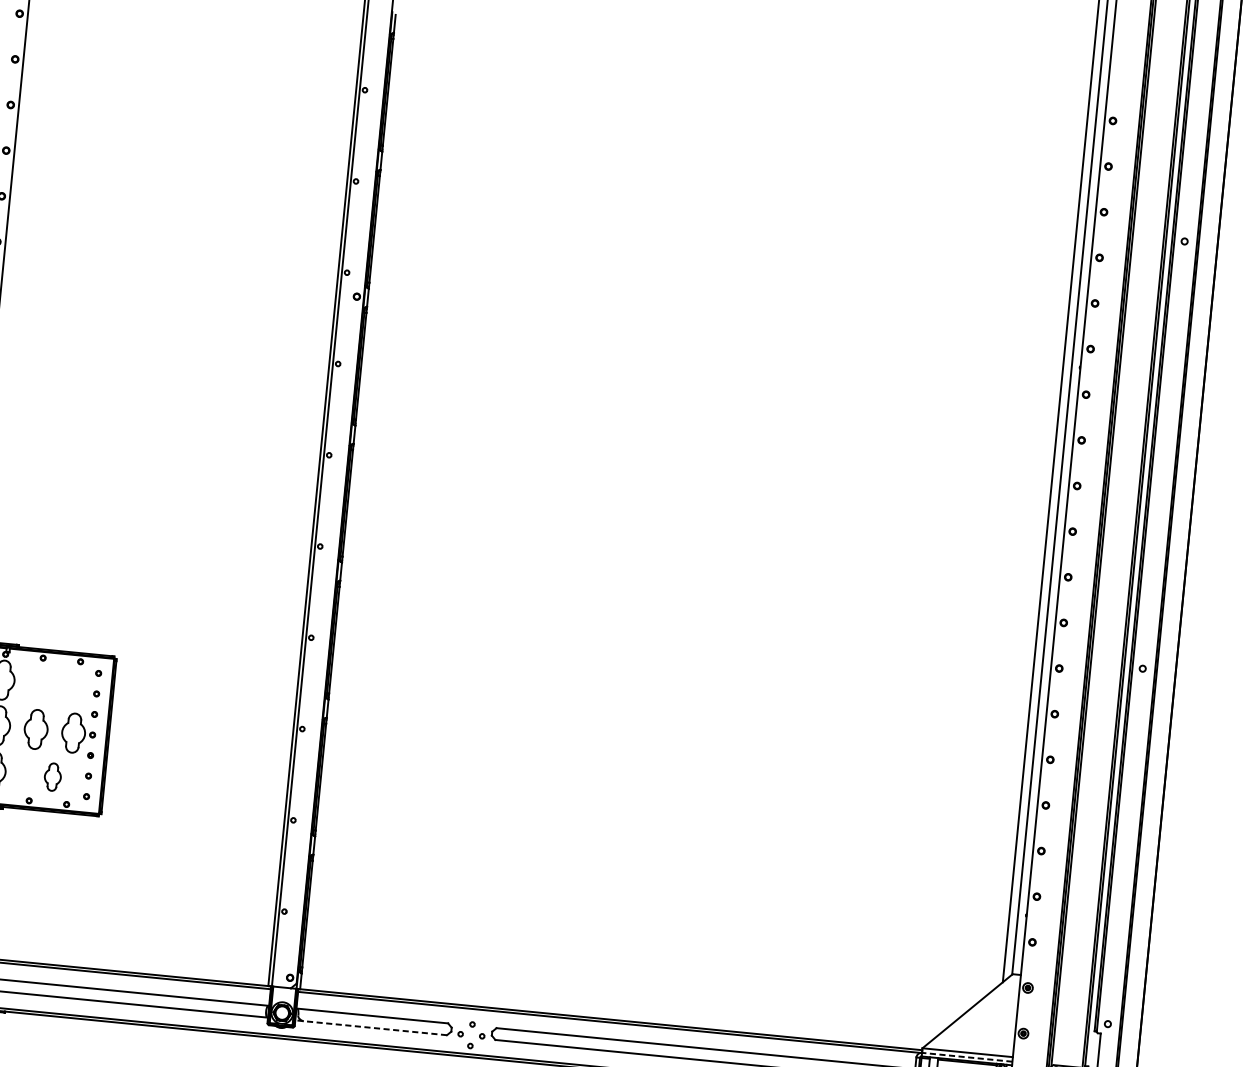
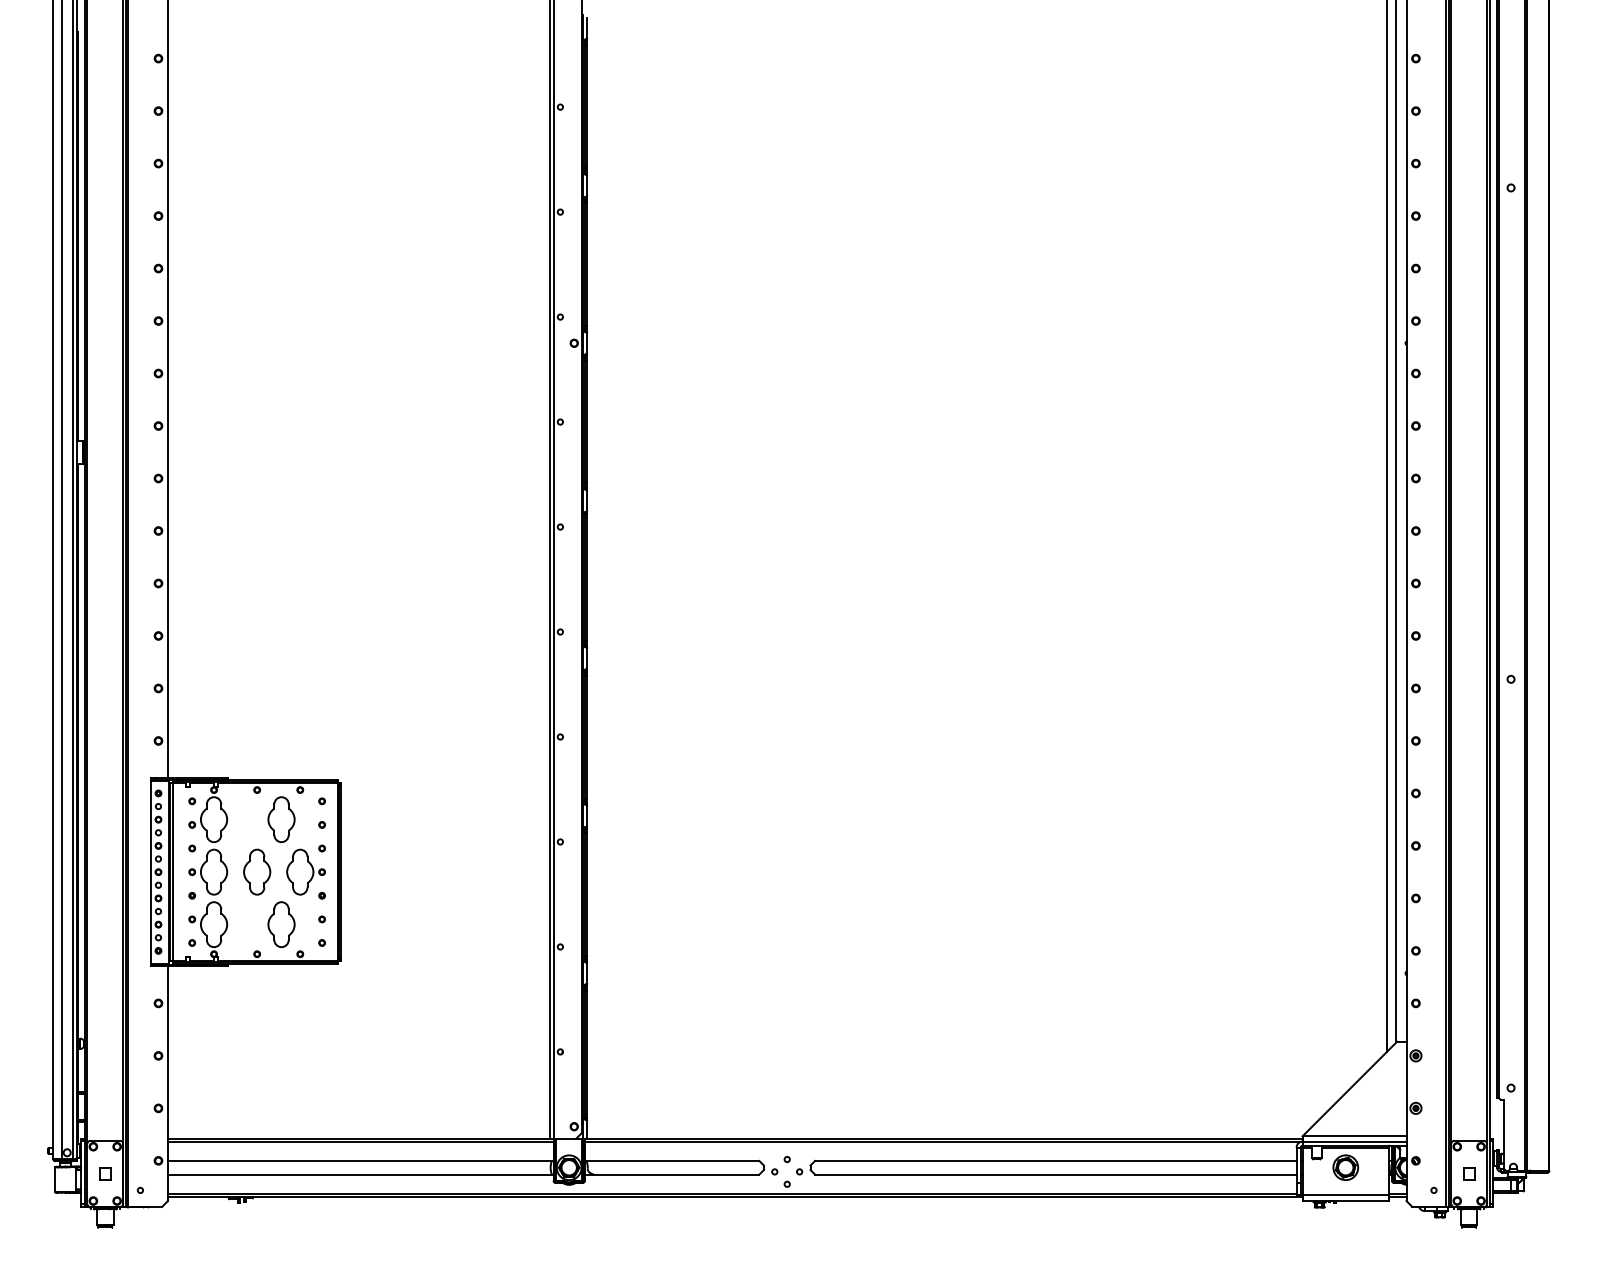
part: (61, 685) -> (281, 819), added
part: (52, 777) -> (281, 924), size x1.43
line: (370, 1027) -> (671, 1174), dashed -> solid
line: (967, 1057) -> (1354, 1141), dashed -> solid

